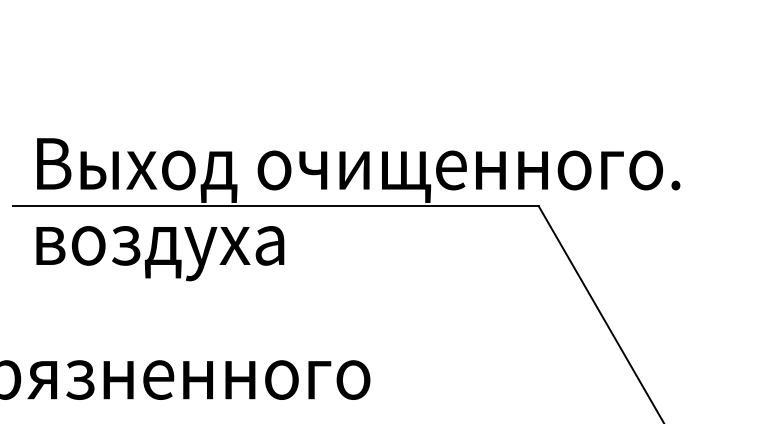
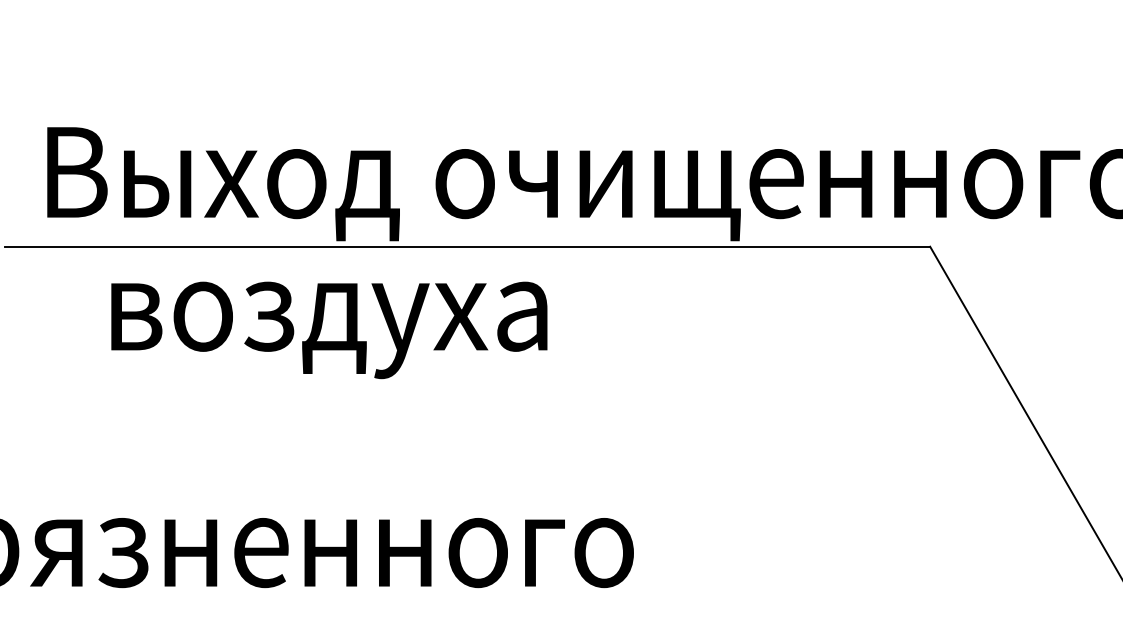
text: (160, 253) -> (329, 330), moved

